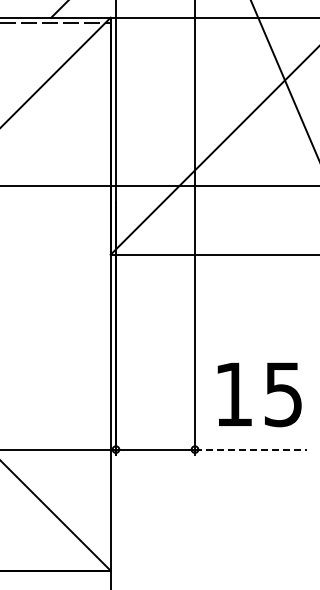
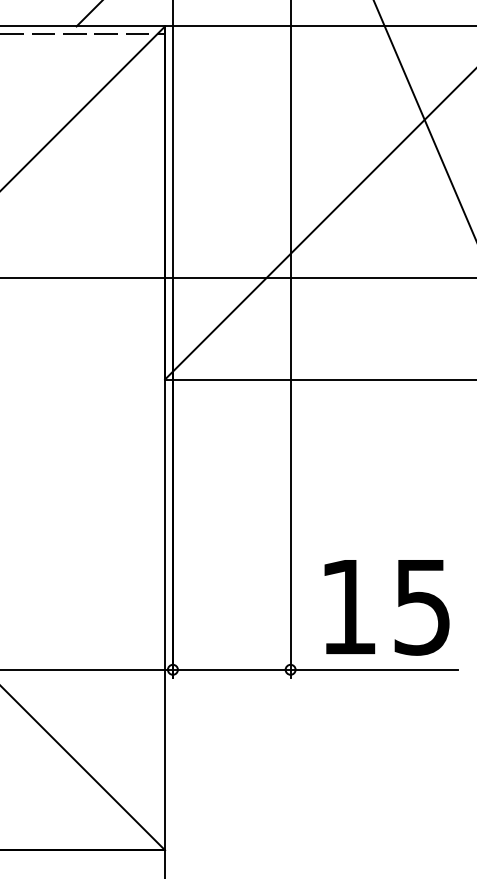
text: (259, 394) -> (386, 607), moved
line: (251, 449) -> (374, 669), dashed -> solid

